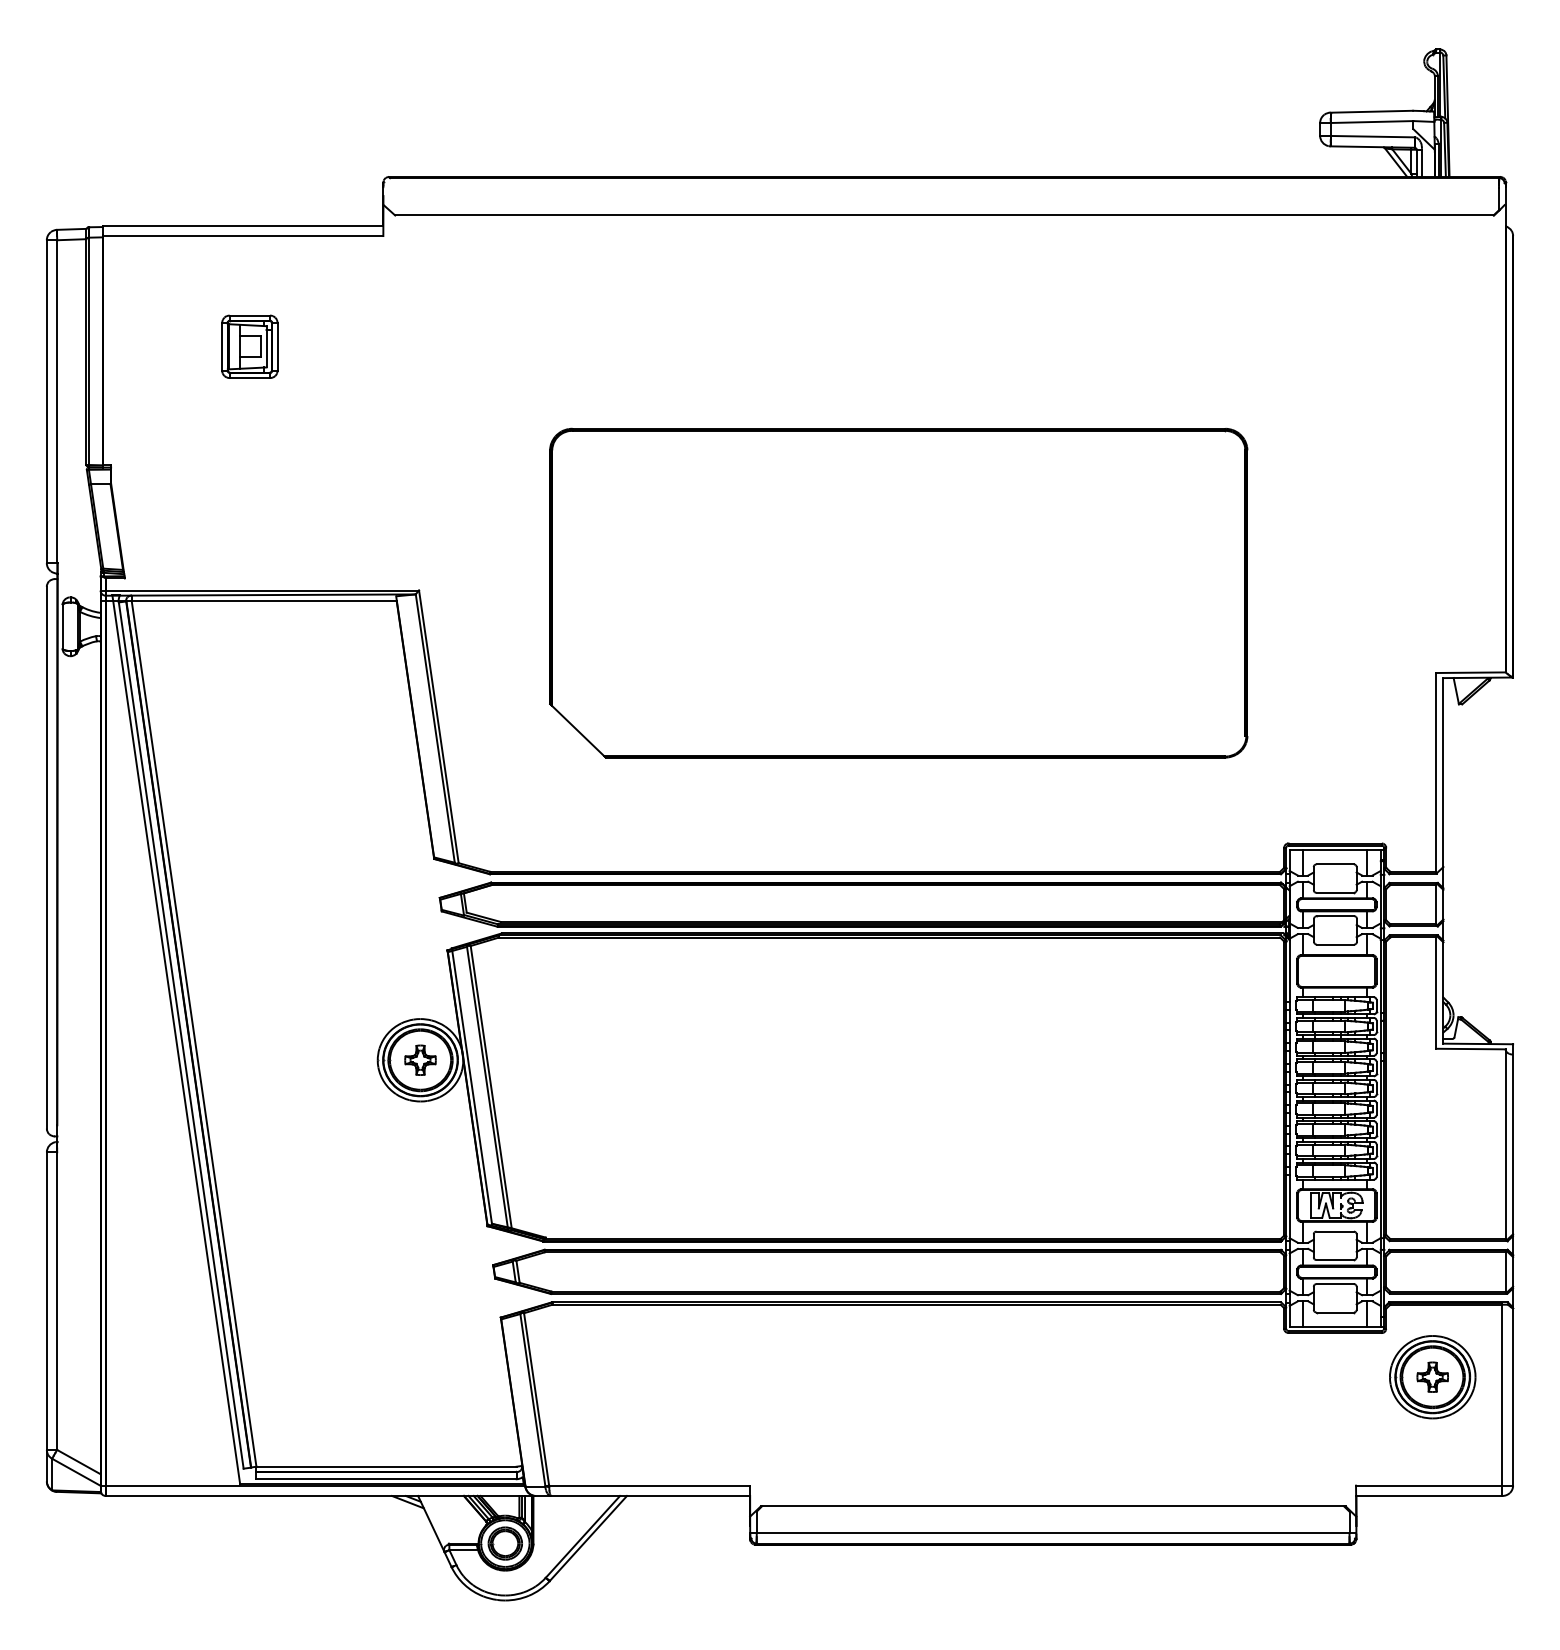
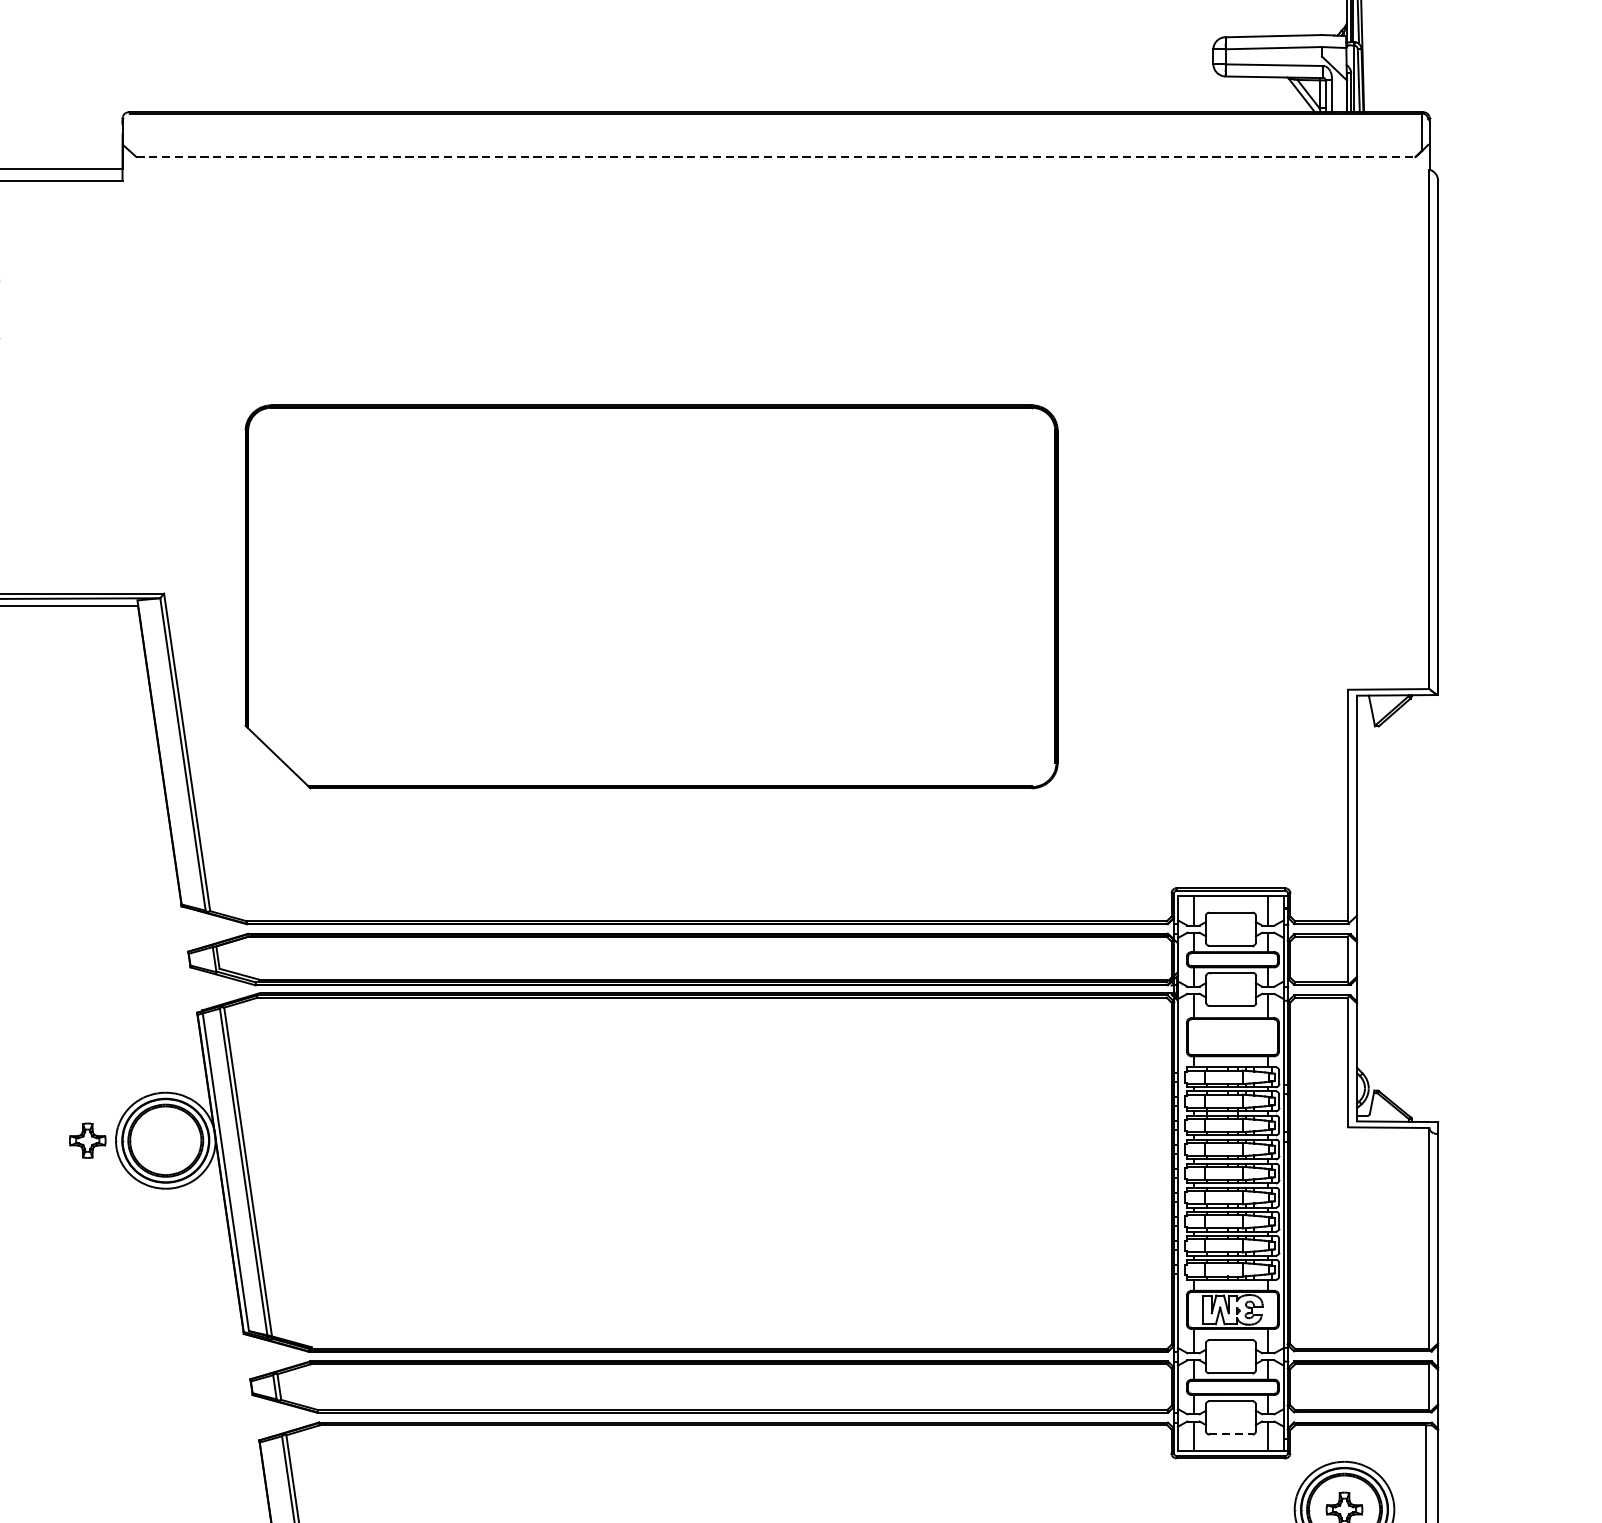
line: (945, 215) -> (777, 156), solid -> dashed
part: (898, 592) -> (651, 596), moved
part: (420, 1059) -> (87, 1139), moved
line: (1335, 1312) -> (1231, 1434), solid -> dashed

